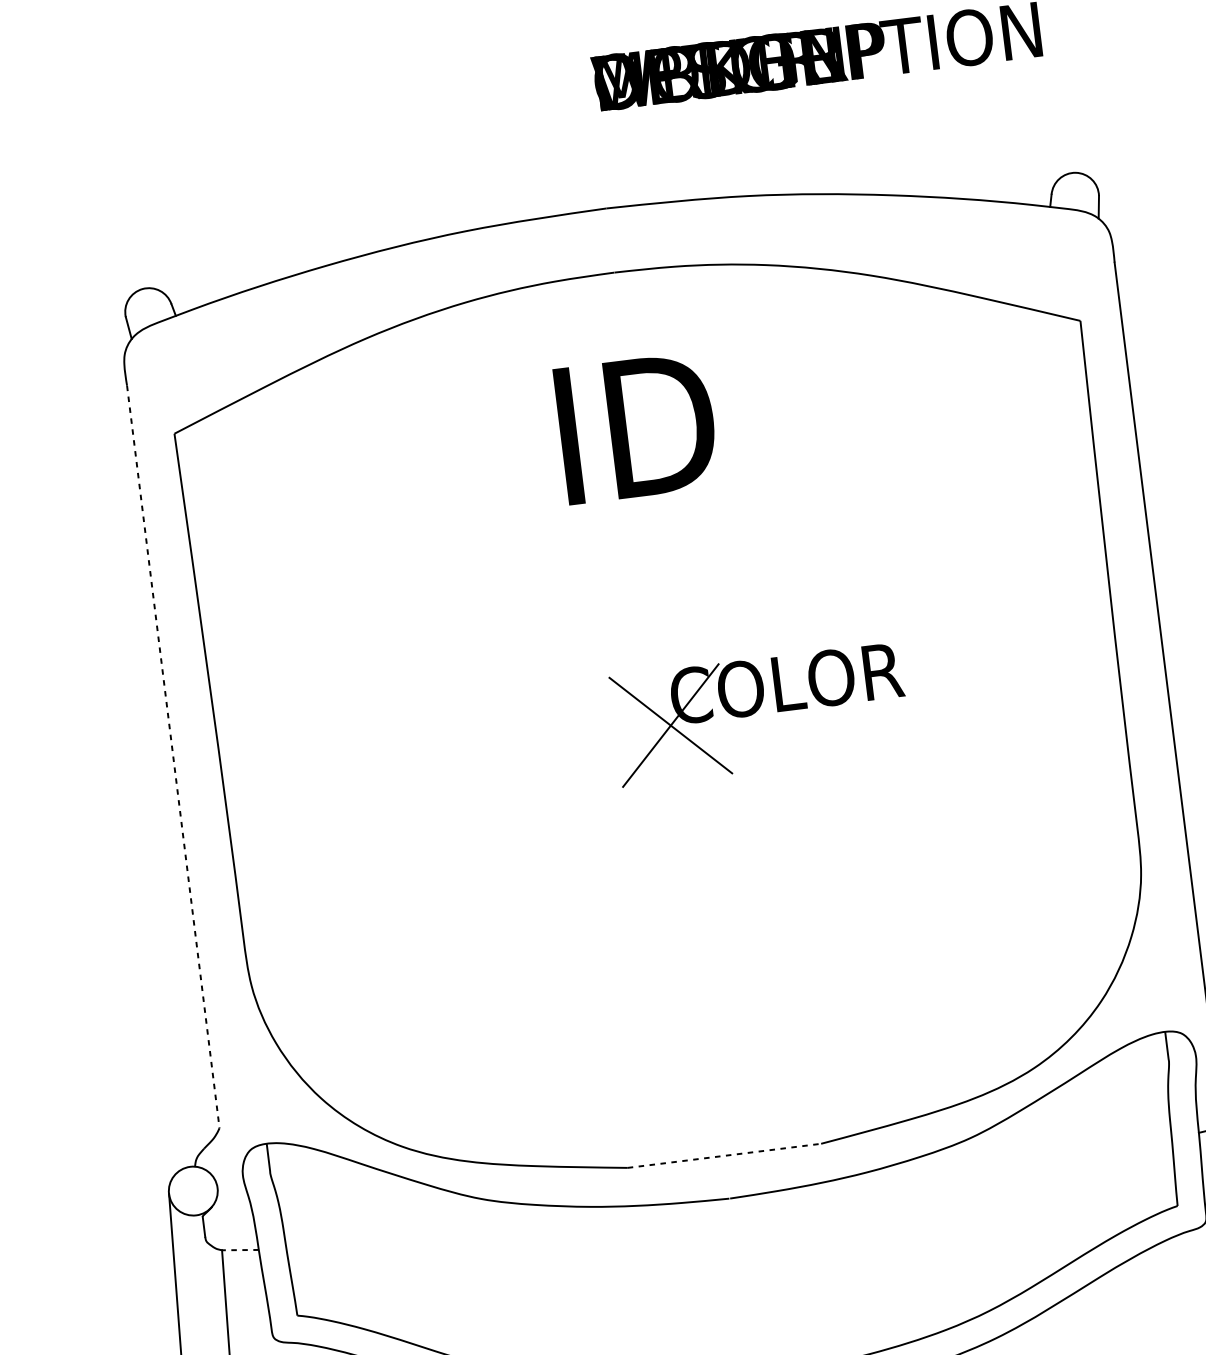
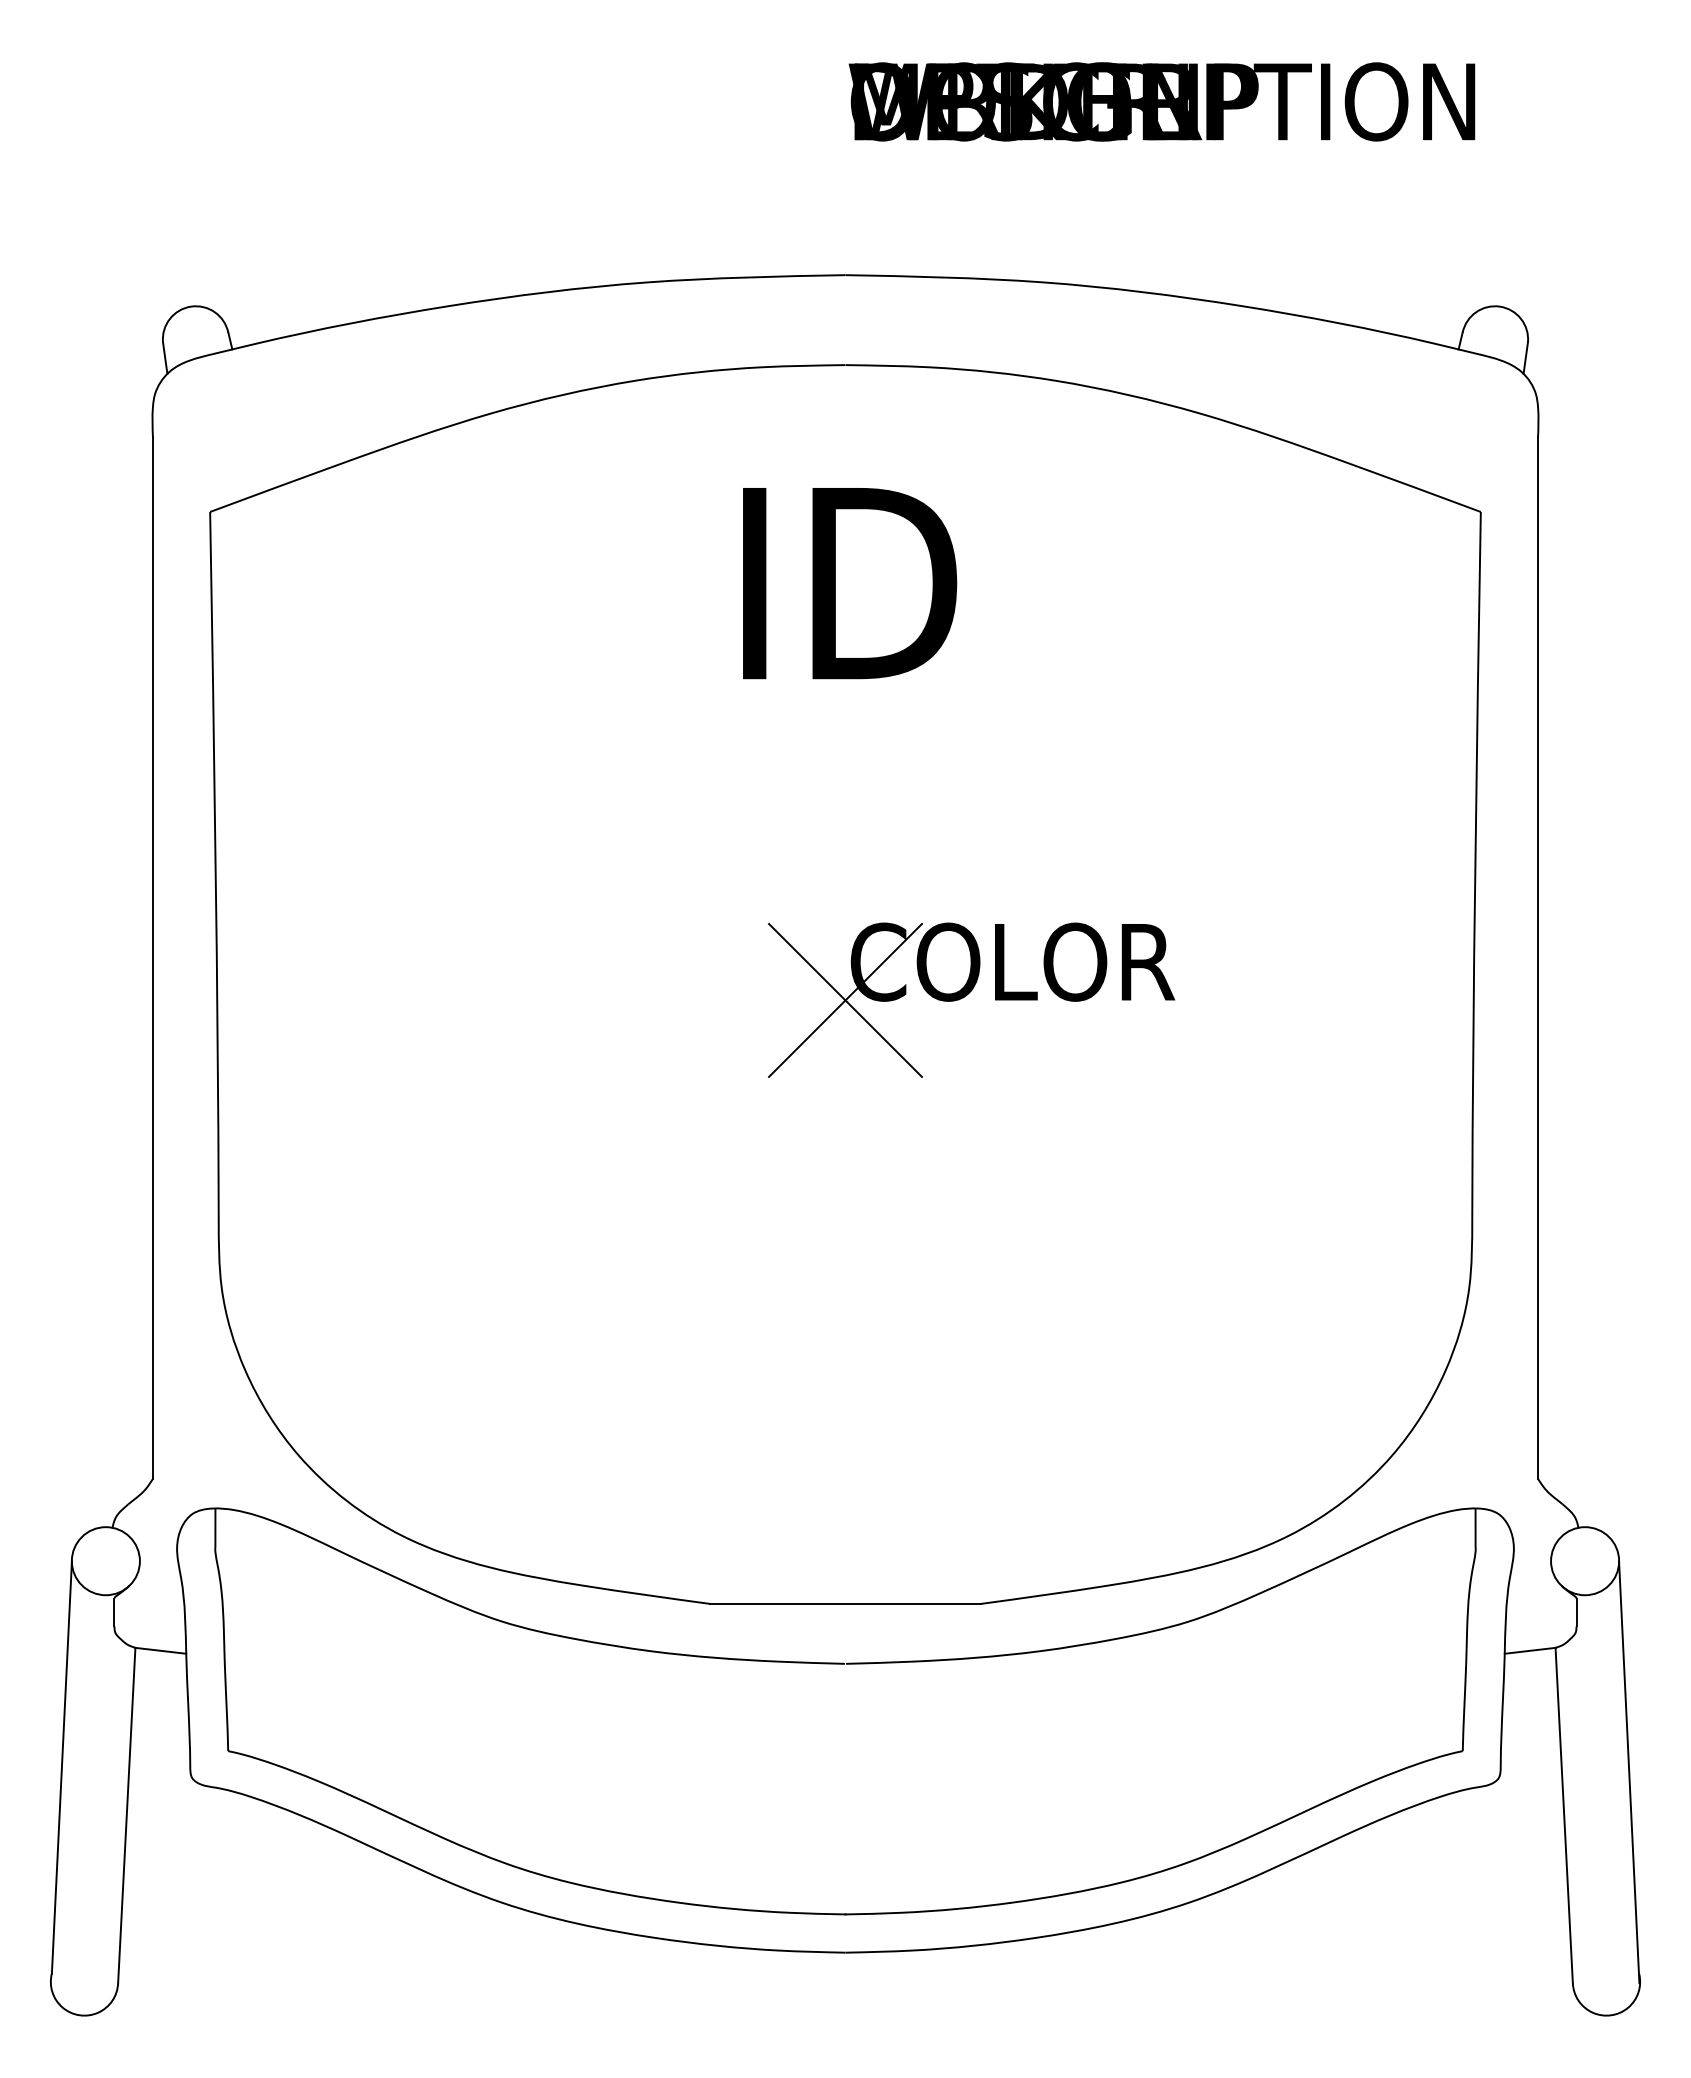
line: (173, 757) -> (152, 958), dashed -> solid
line: (724, 1155) -> (845, 1603), dashed -> solid
line: (240, 1249) -> (160, 1650), dashed -> solid

